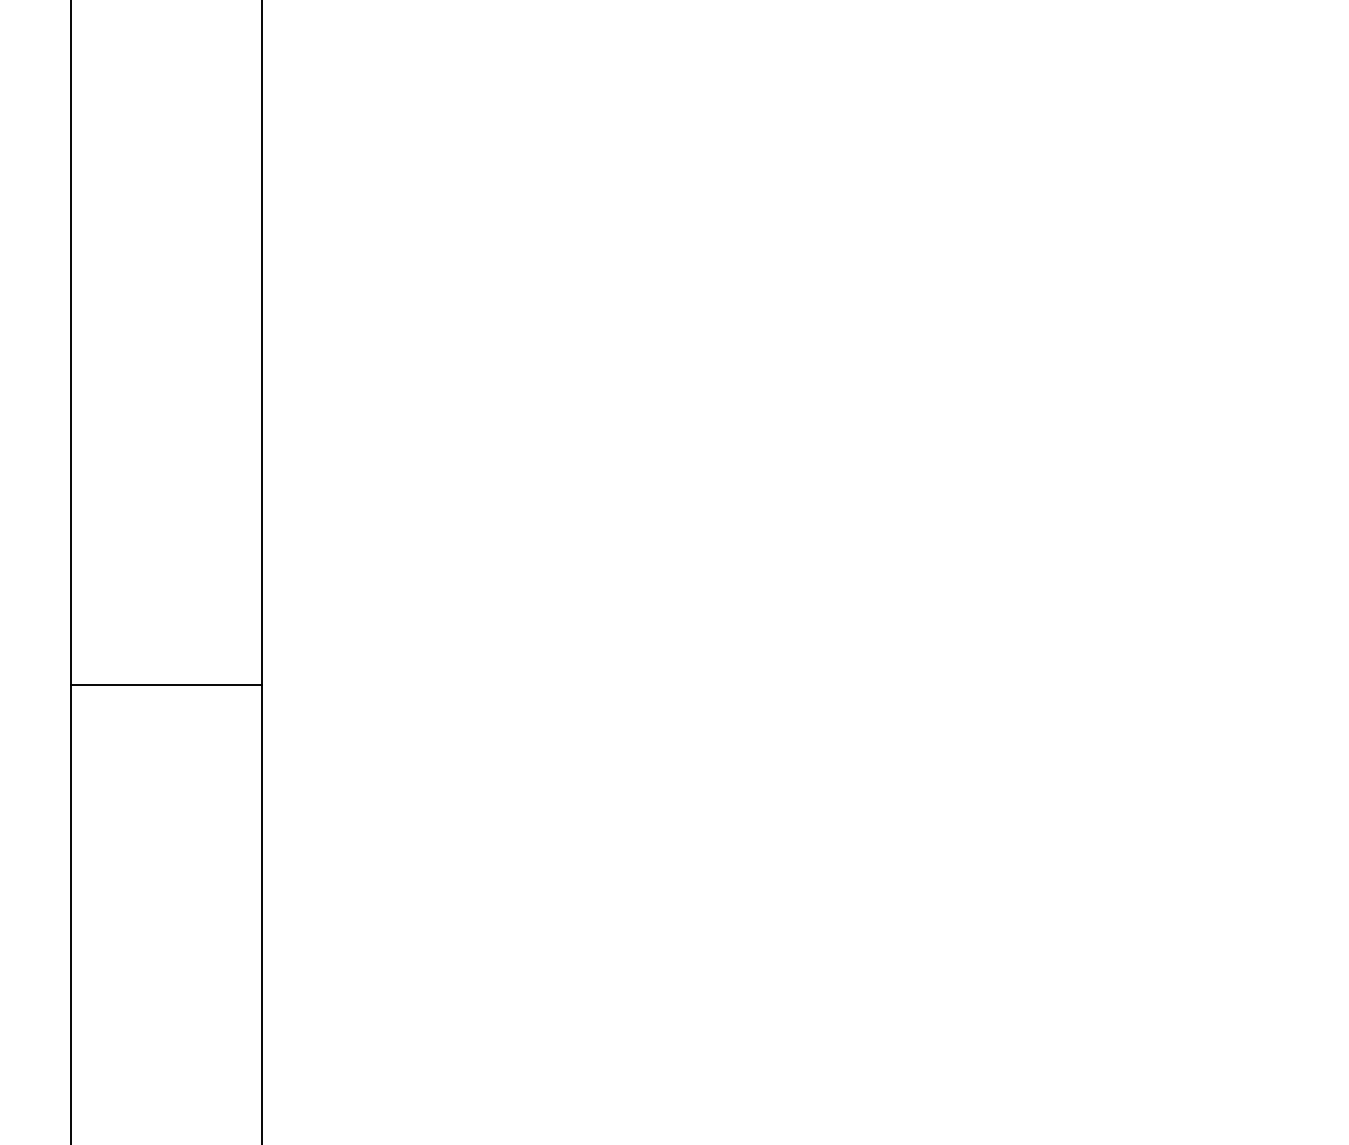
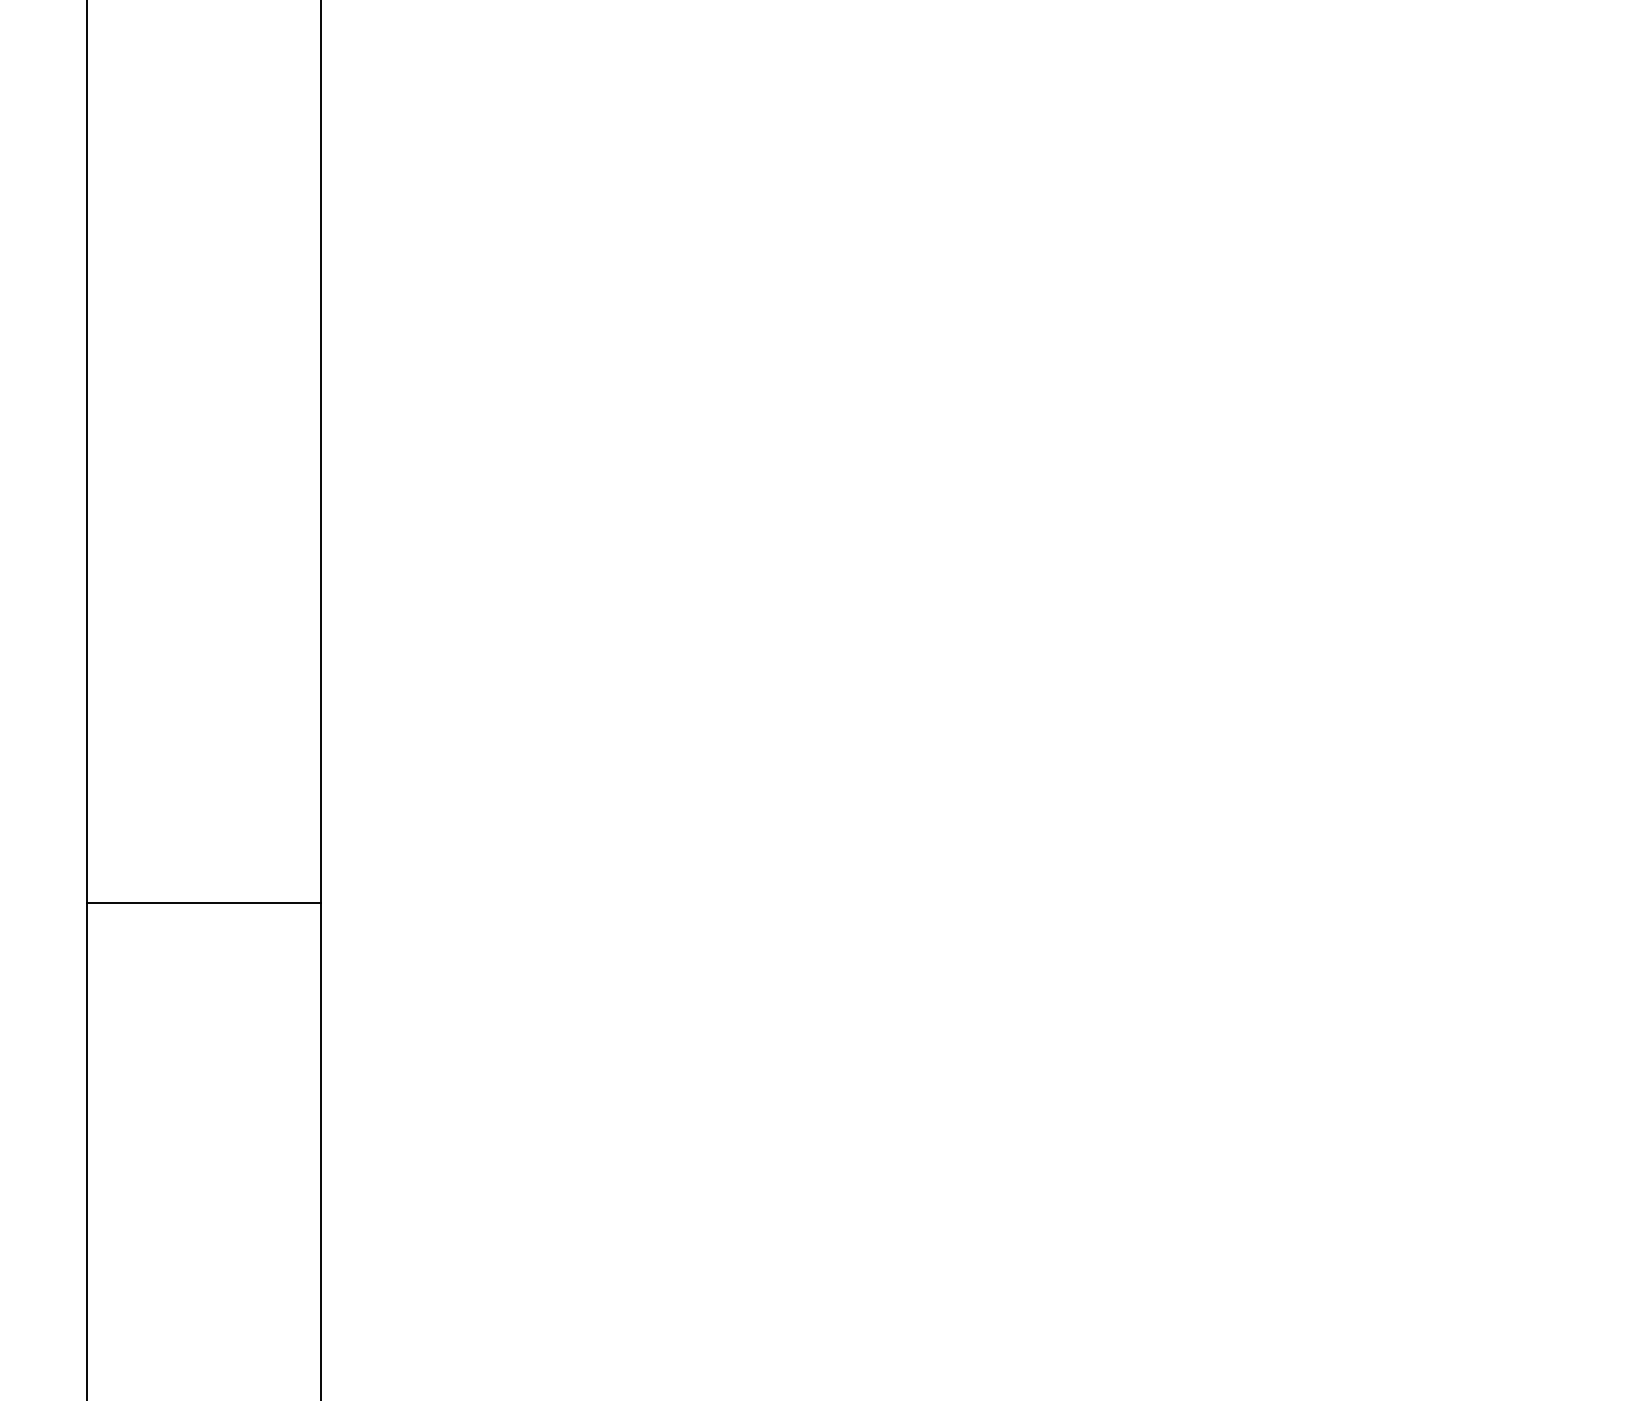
line: (166, 685) -> (203, 902), moved

